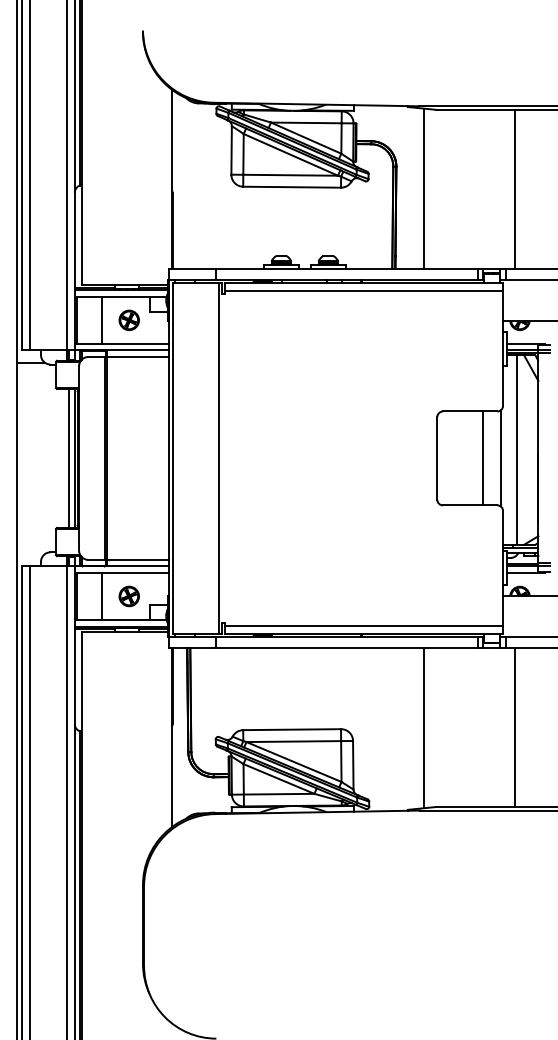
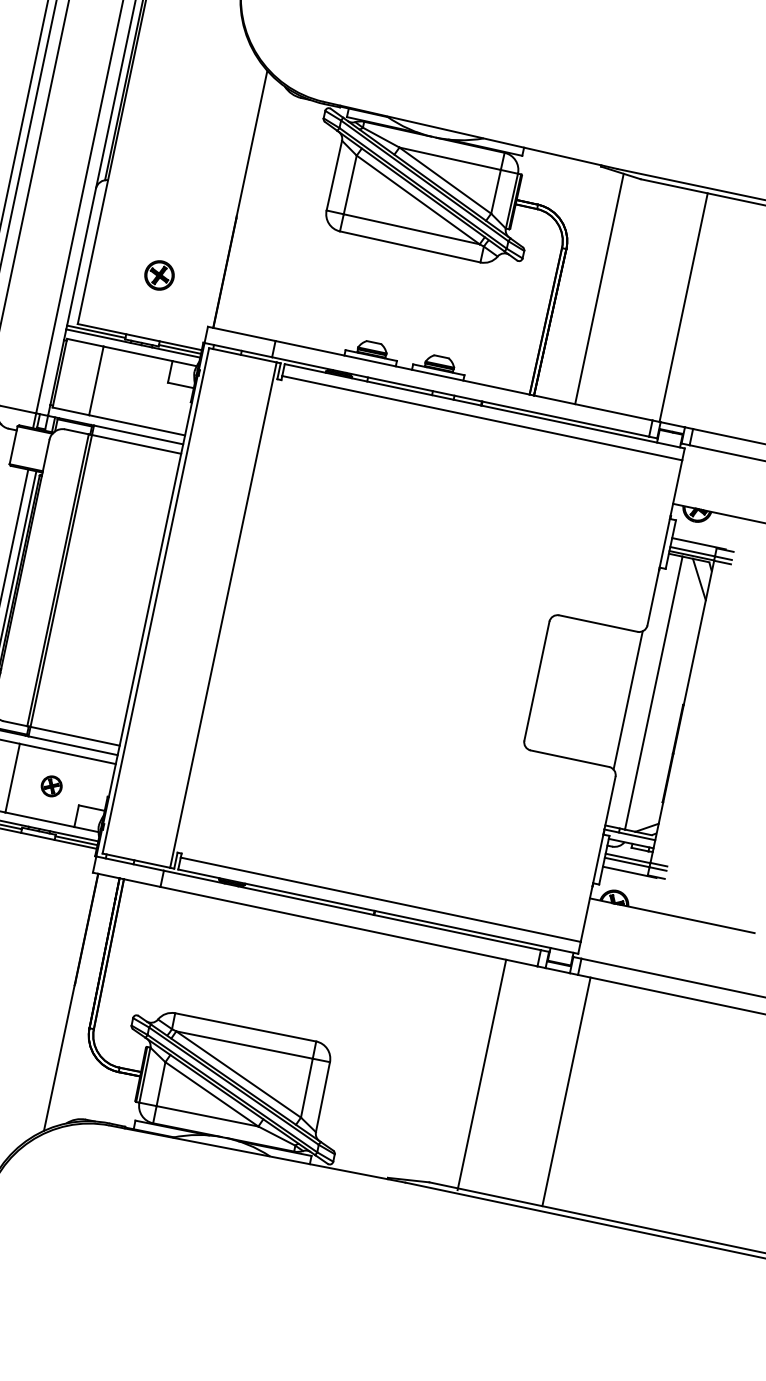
line: (514, 188) -> (683, 306), moved
part: (128, 319) -> (158, 273), moved
line: (482, 458) -> (601, 694), removed
part: (128, 596) -> (50, 786), size x0.7
line: (423, 728) -> (481, 1075), moved

